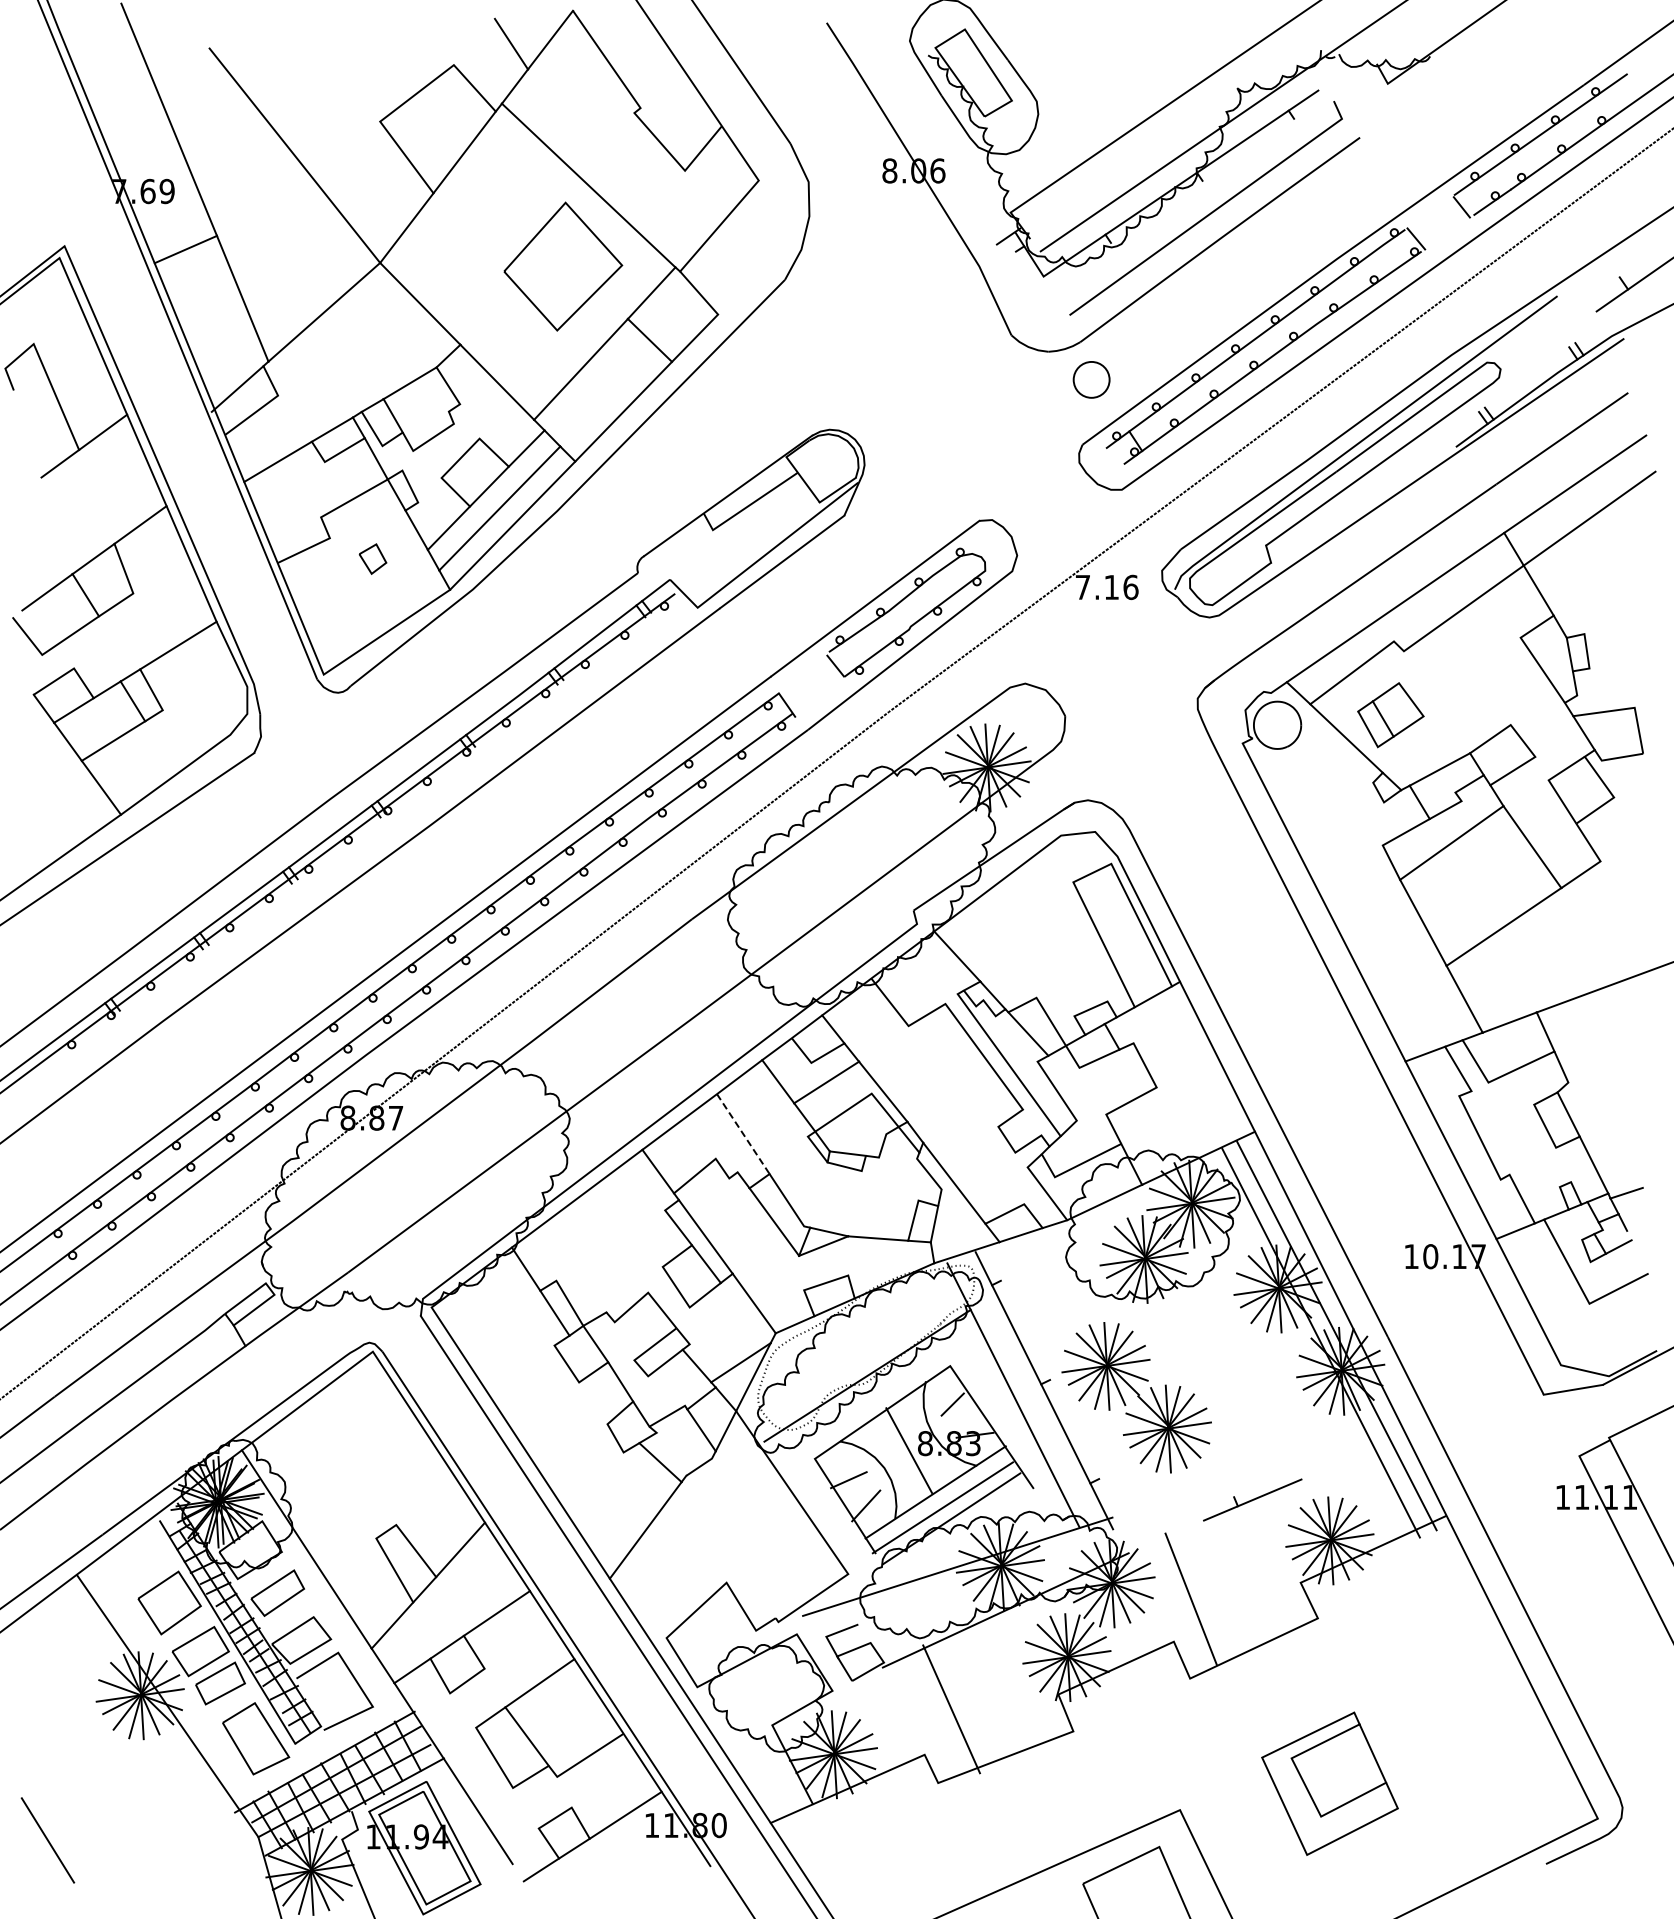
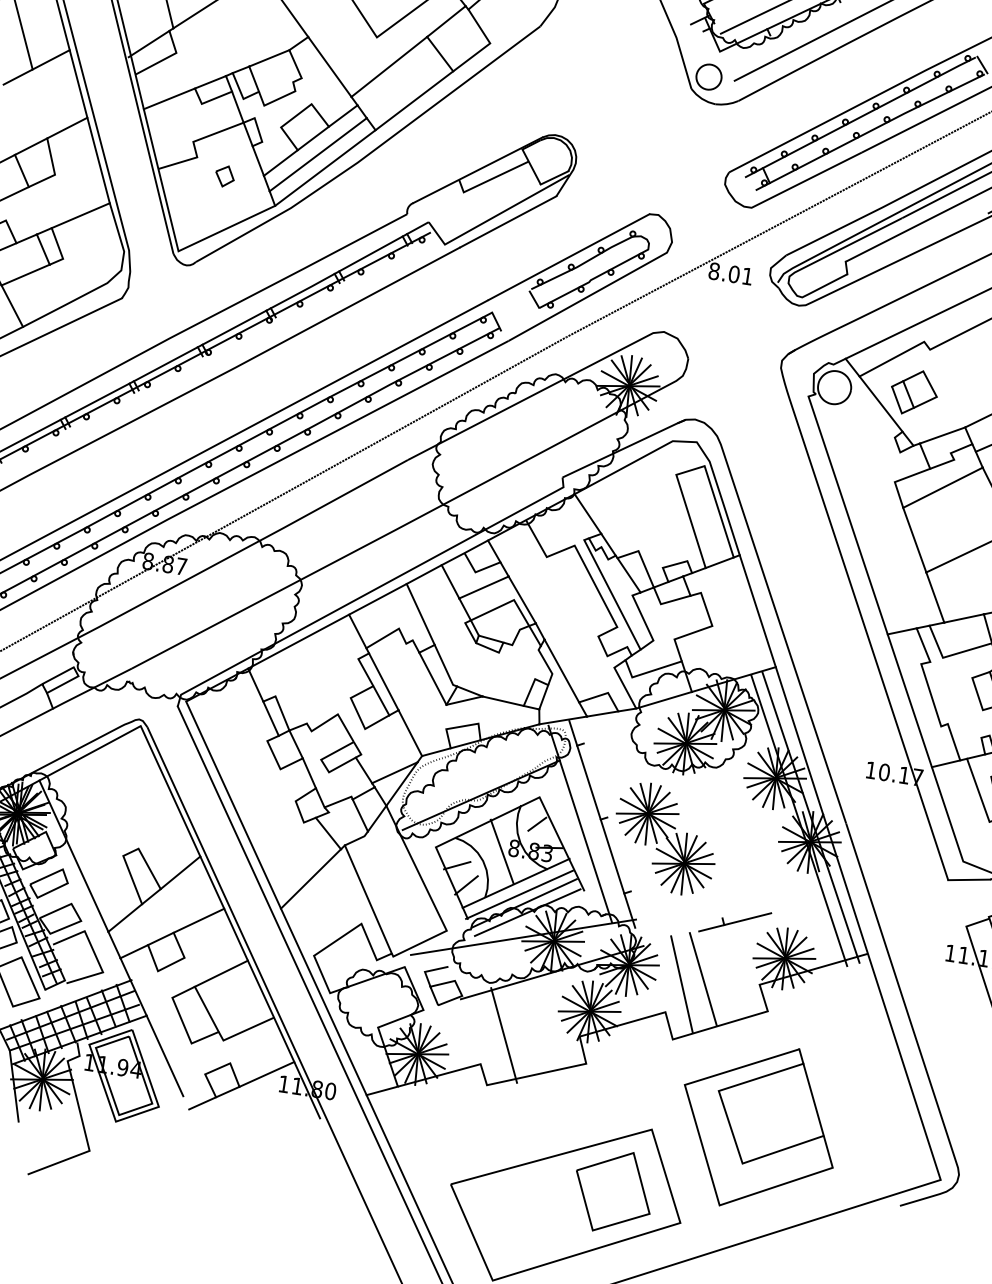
circle: (1091, 379) -> (708, 76), moved
text: (1106, 587) -> (730, 273), 7.16 -> 8.01
line: (743, 1134) -> (420, 614), dashed -> solid
line: (958, 1530) -> (527, 912), added
line: (730, 1546) -> (368, 899), added
line: (1219, 1587) -> (702, 979), added
part: (1329, 1783) -> (758, 1127), size x1.67

